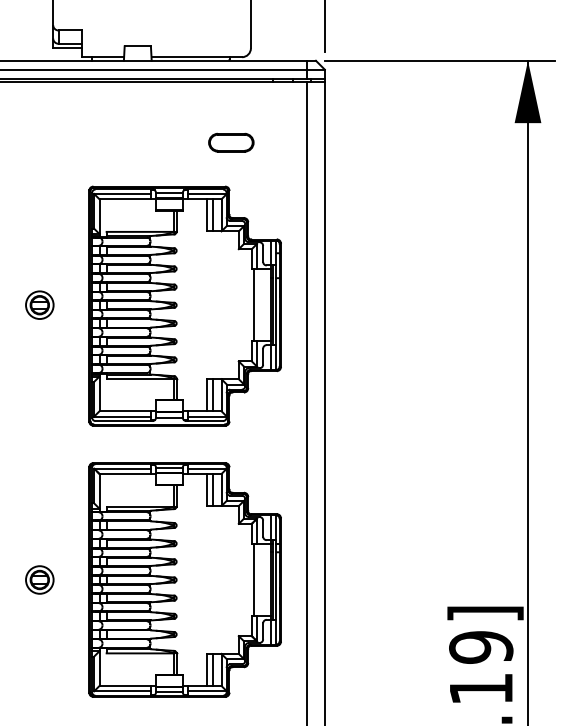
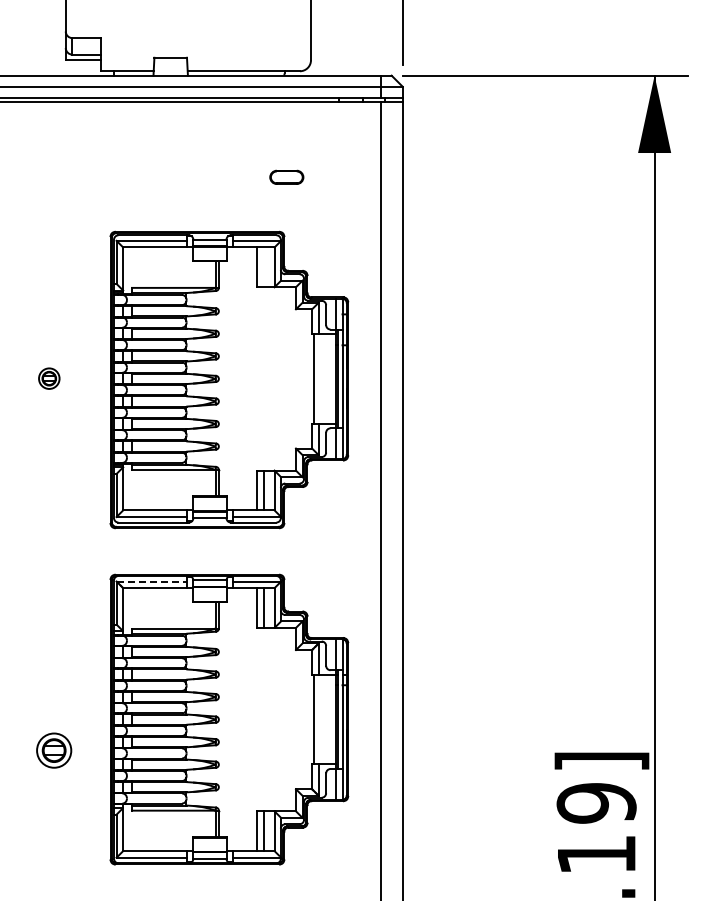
part: (231, 142) -> (286, 177), size x0.6
line: (212, 215) -> (263, 267), removed
part: (40, 304) -> (49, 378), size x0.6
line: (123, 468) -> (152, 581), solid -> dashed
part: (40, 579) -> (54, 750), moved

